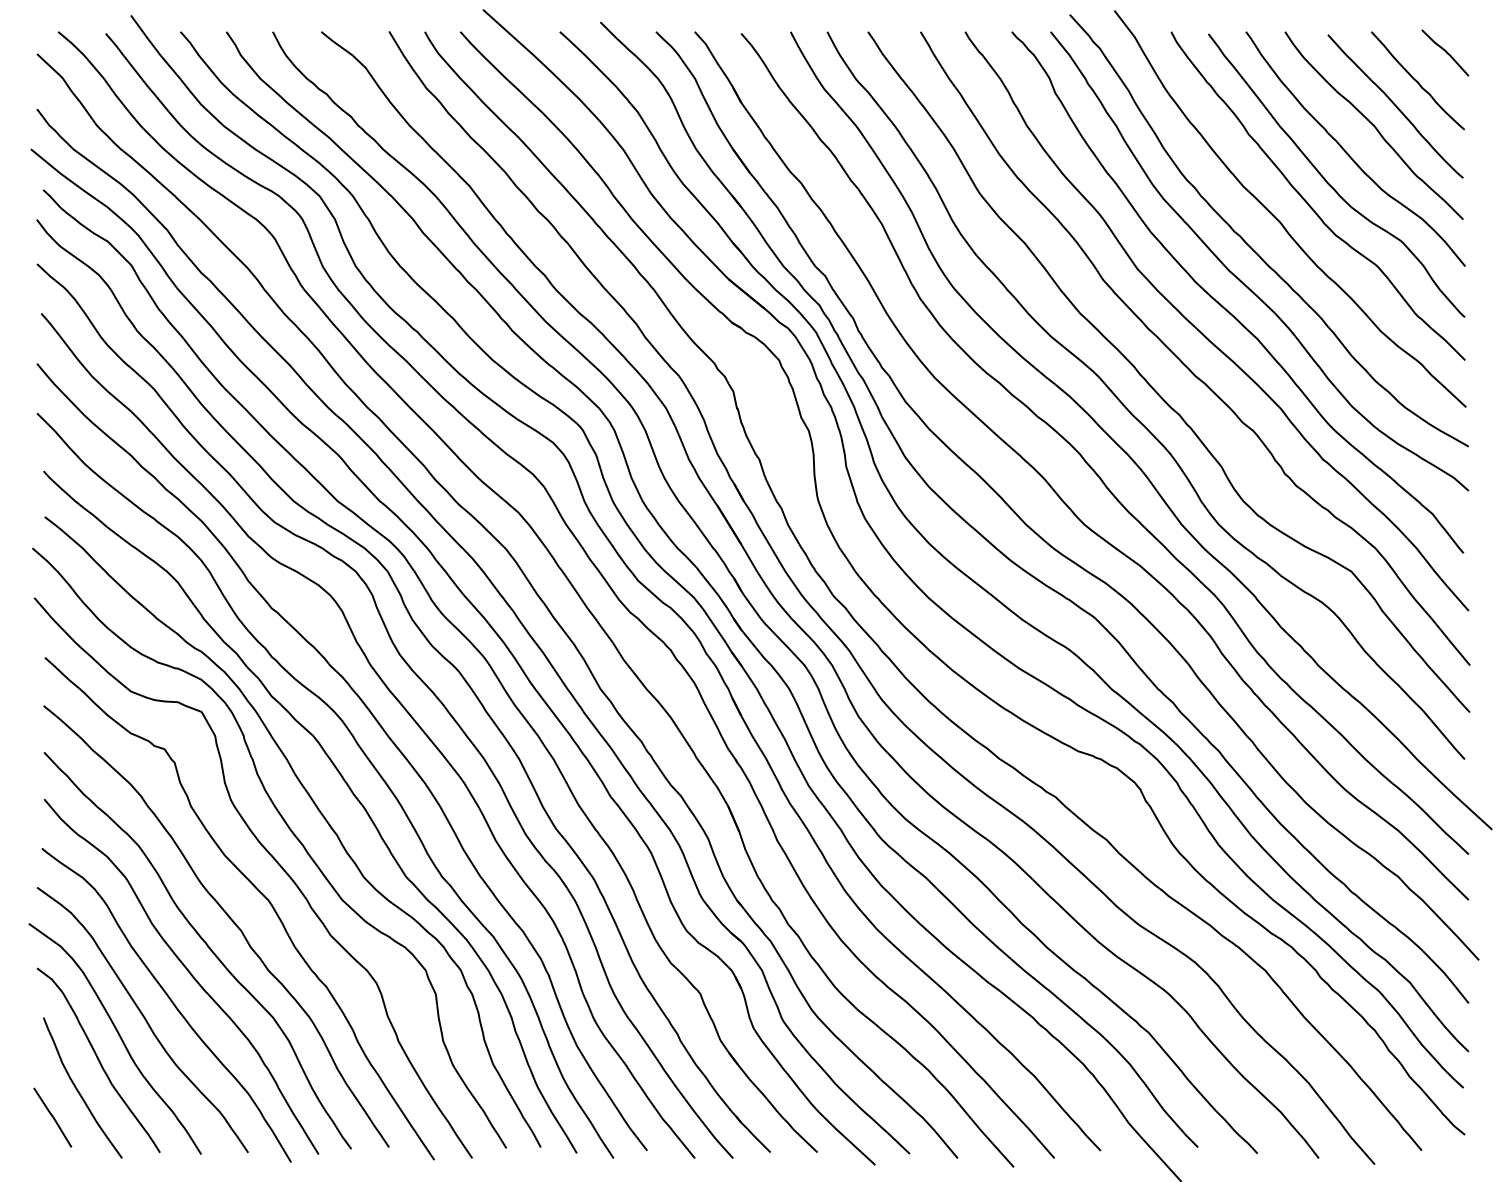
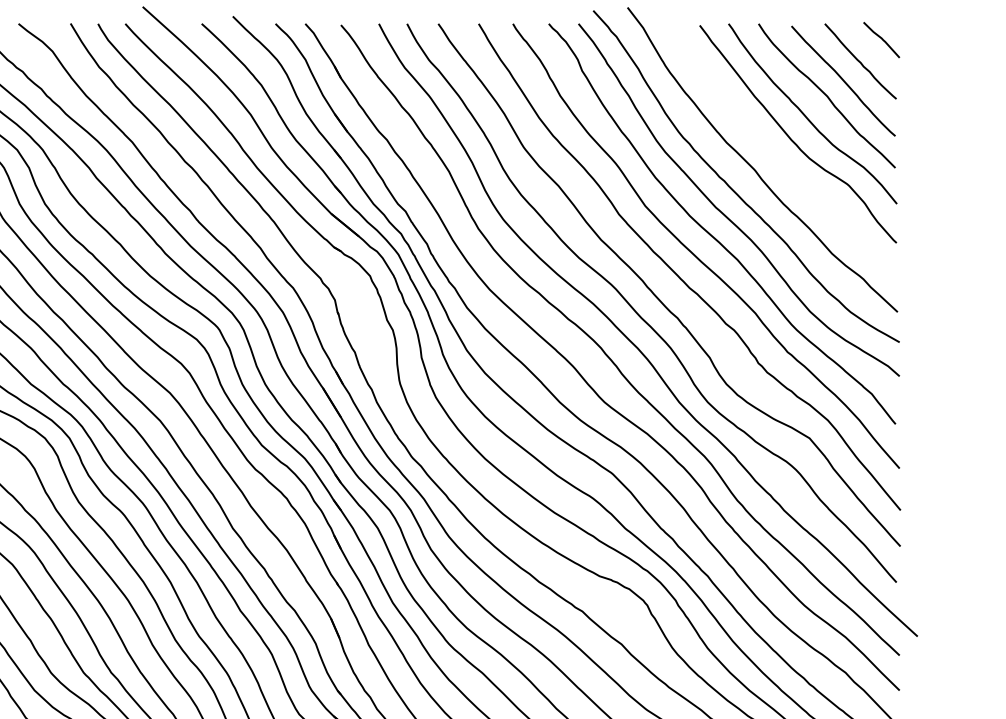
curve: (1307, 201) -> (775, 154), removed

